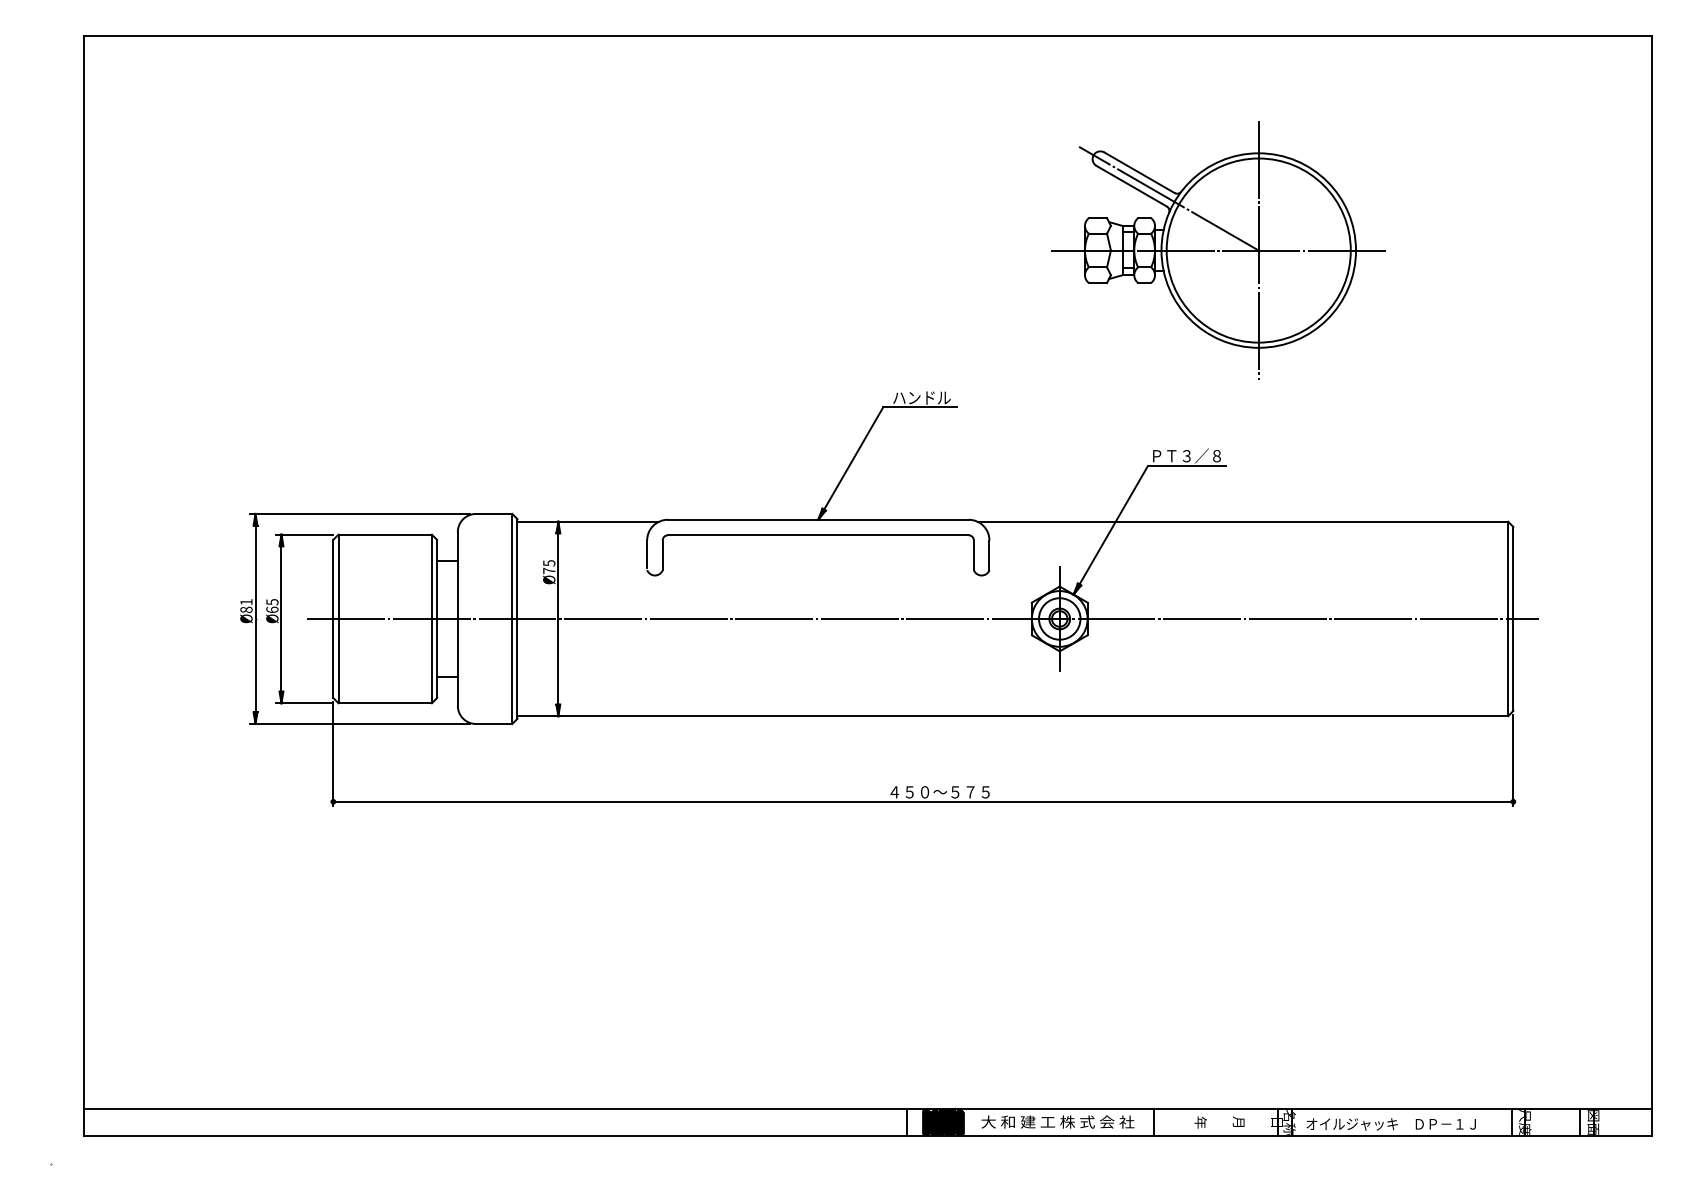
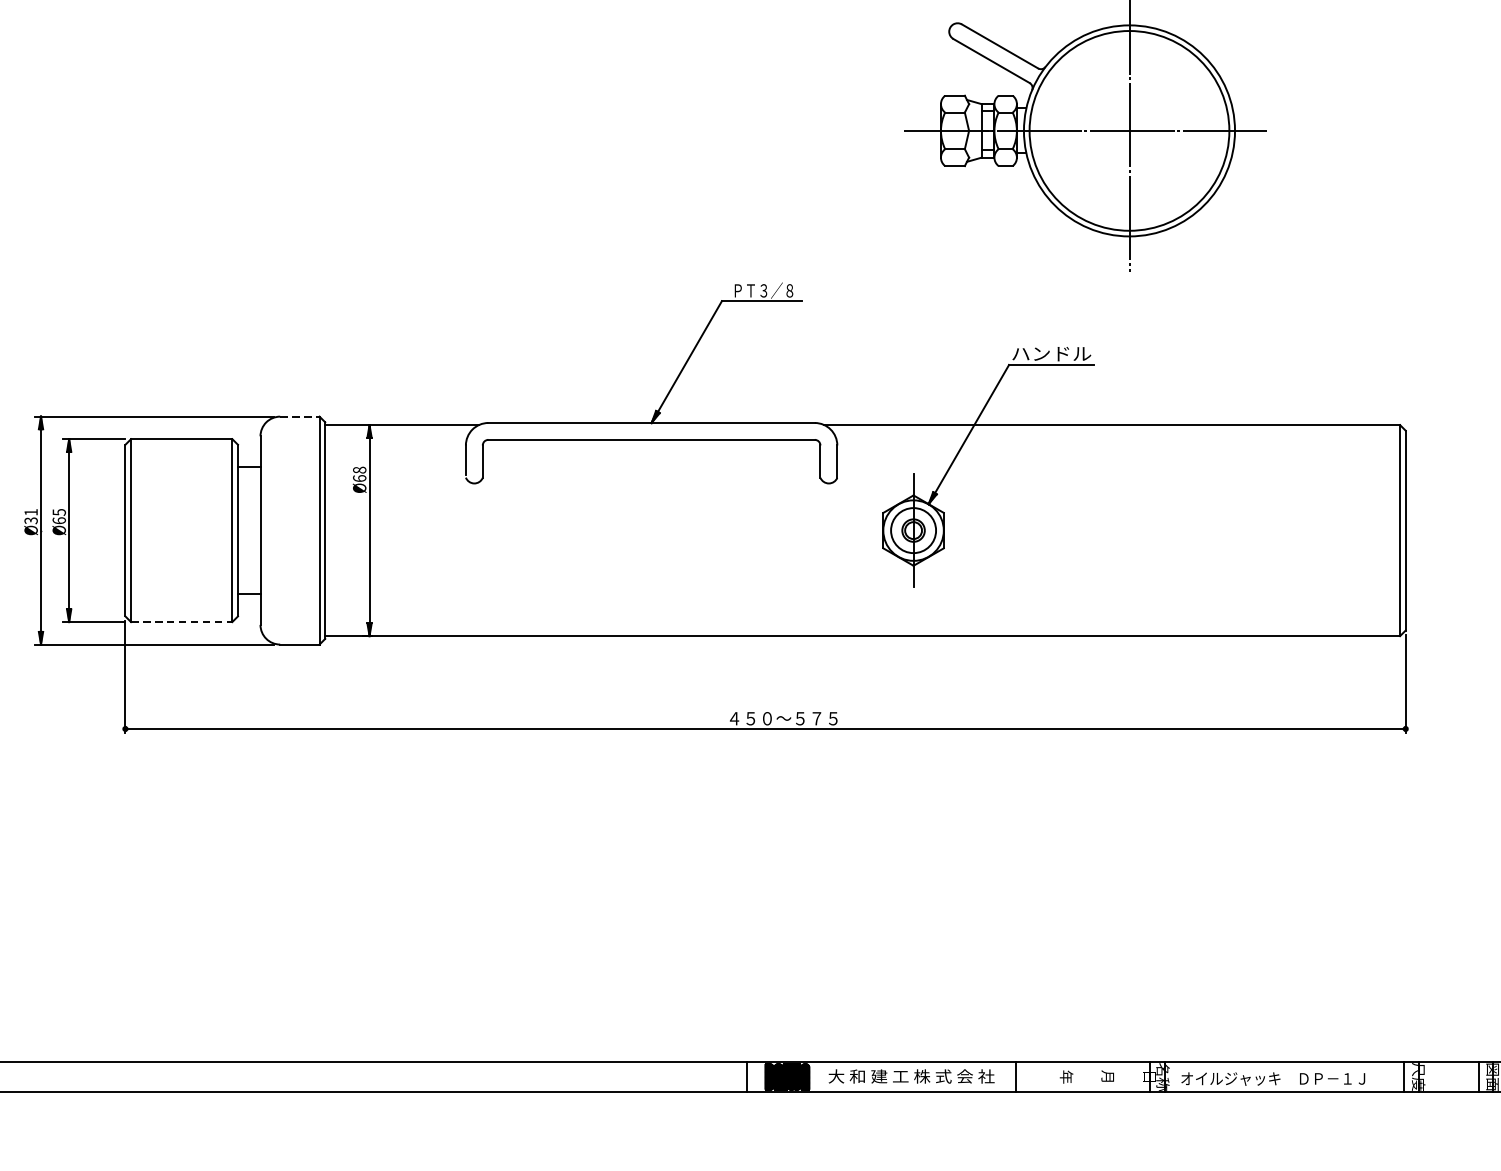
line: (1168, 198) -> (1031, 74), removed
text: (921, 397) -> (763, 290), ハンドル -> ＰＴ３／８
text: (1187, 455) -> (1052, 353), ＰＴ３／８ -> ハンドル
line: (494, 513) -> (300, 416), solid -> dashed
text: (549, 567) -> (359, 474), Ø75 -> Ø68
text: (246, 609) -> (31, 520), Ø81 -> Ø31
line: (923, 618) -> (765, 530), removed
line: (385, 703) -> (182, 622), solid -> dashed

